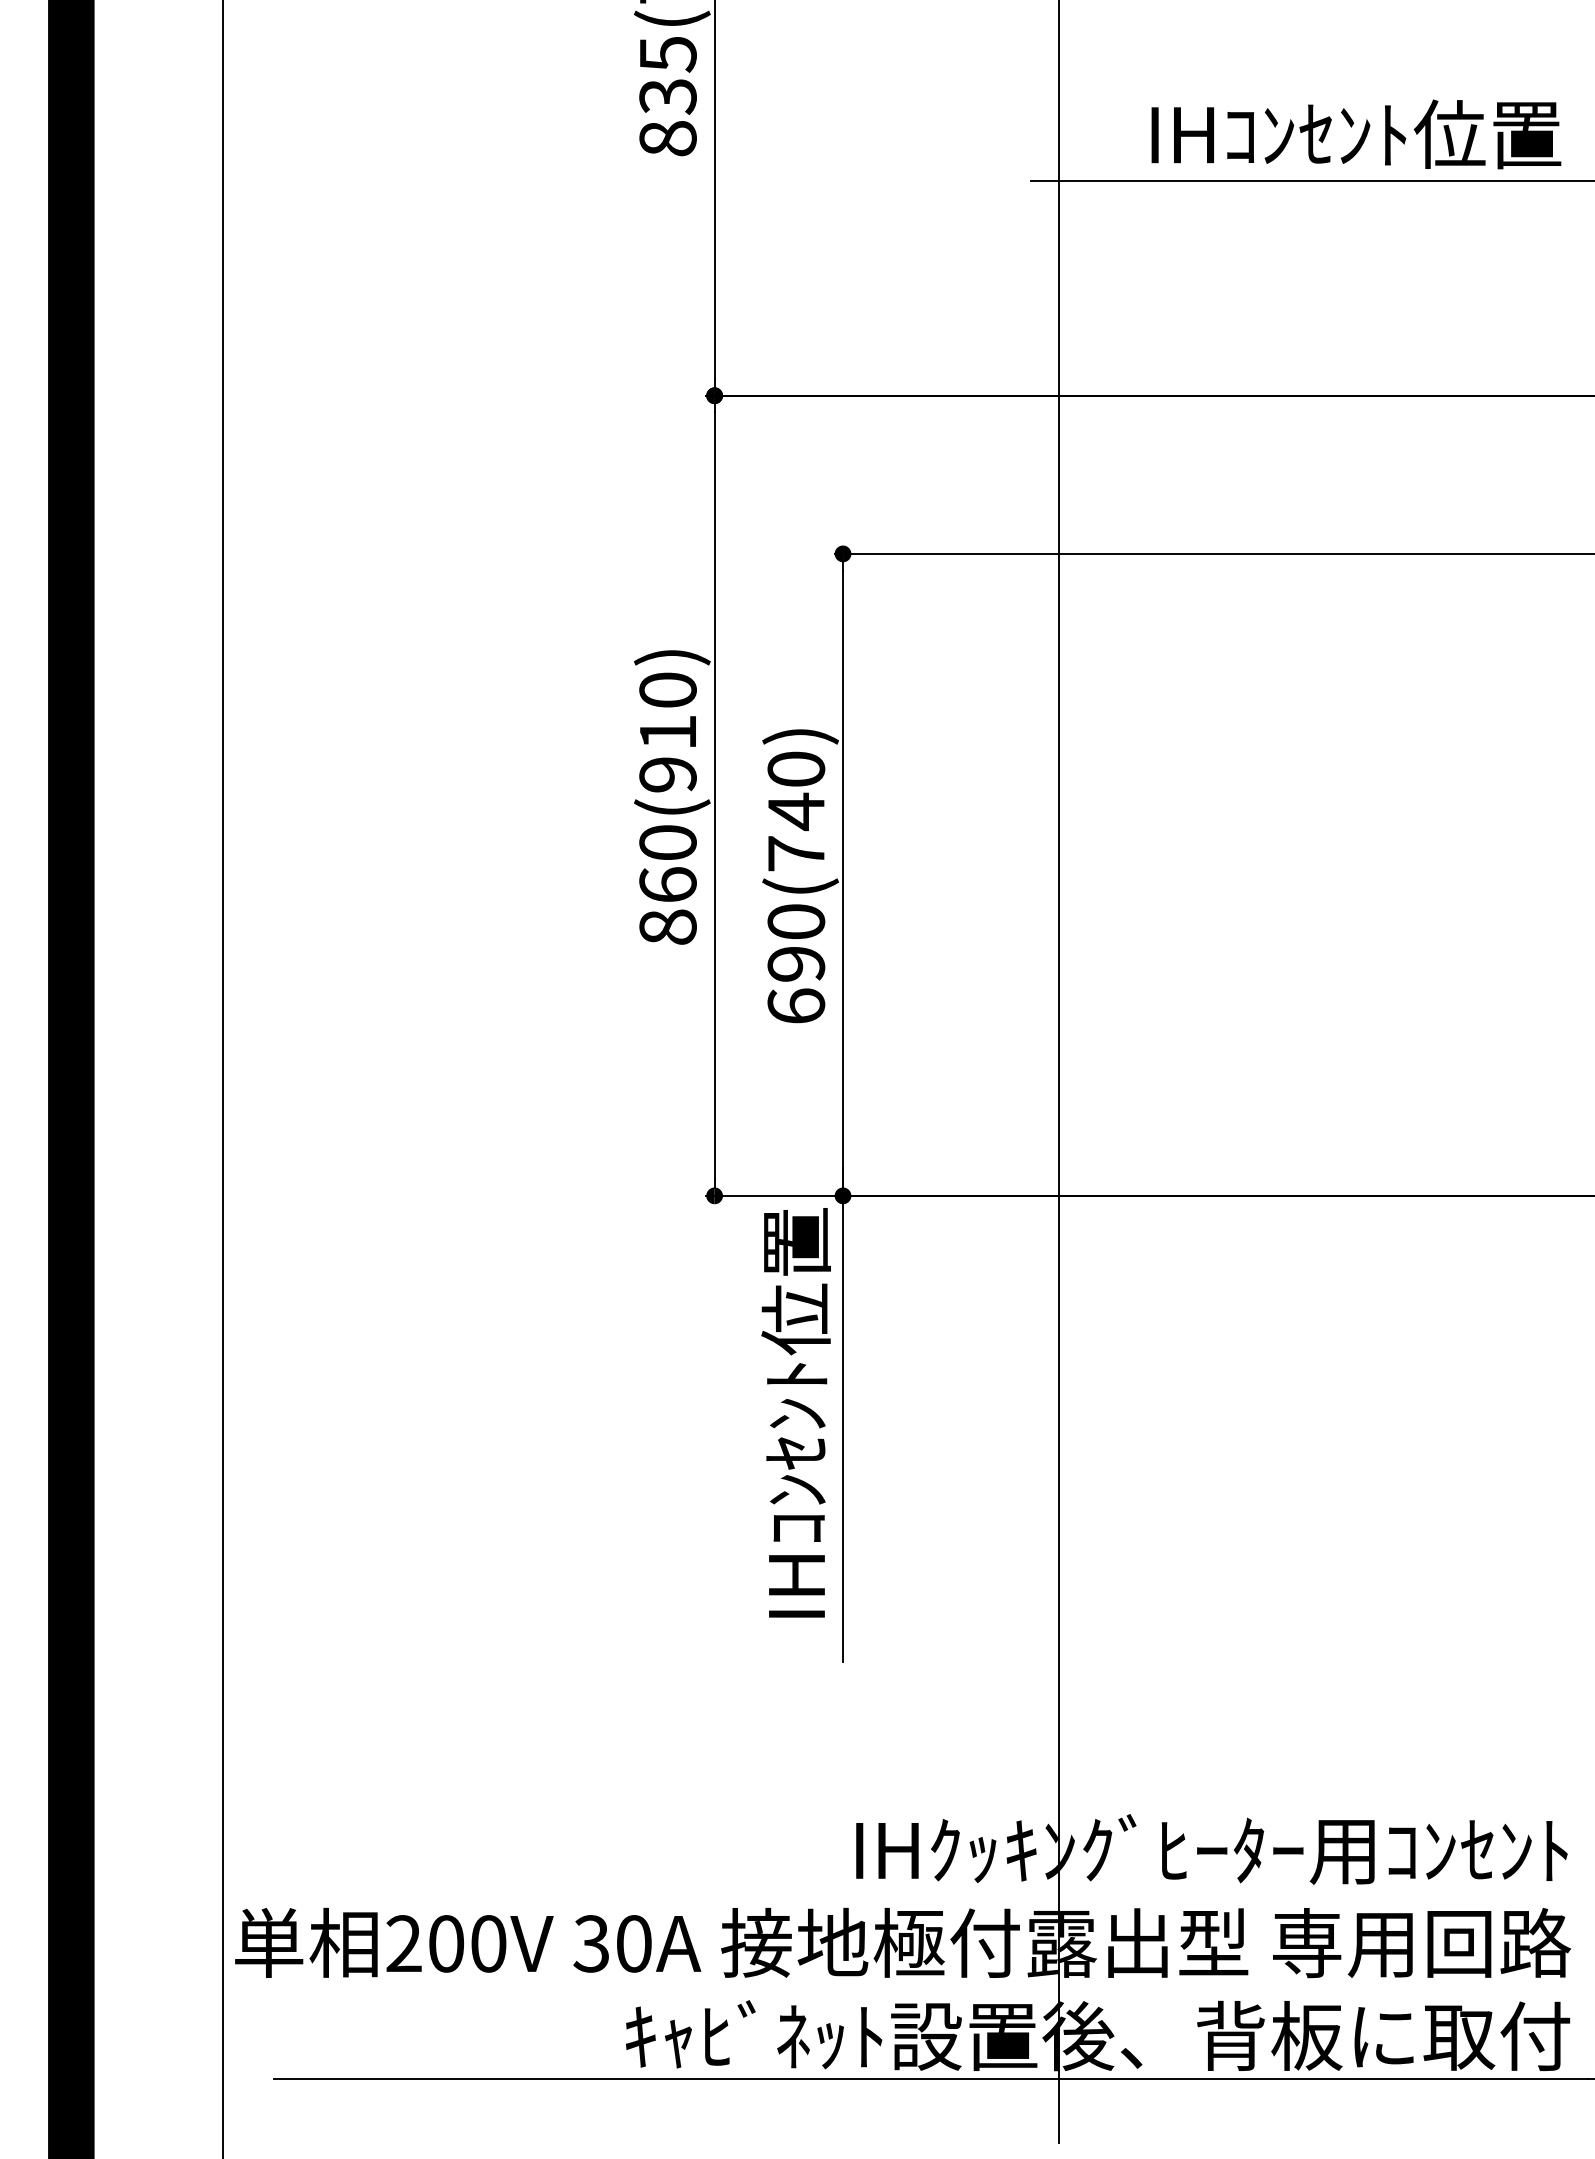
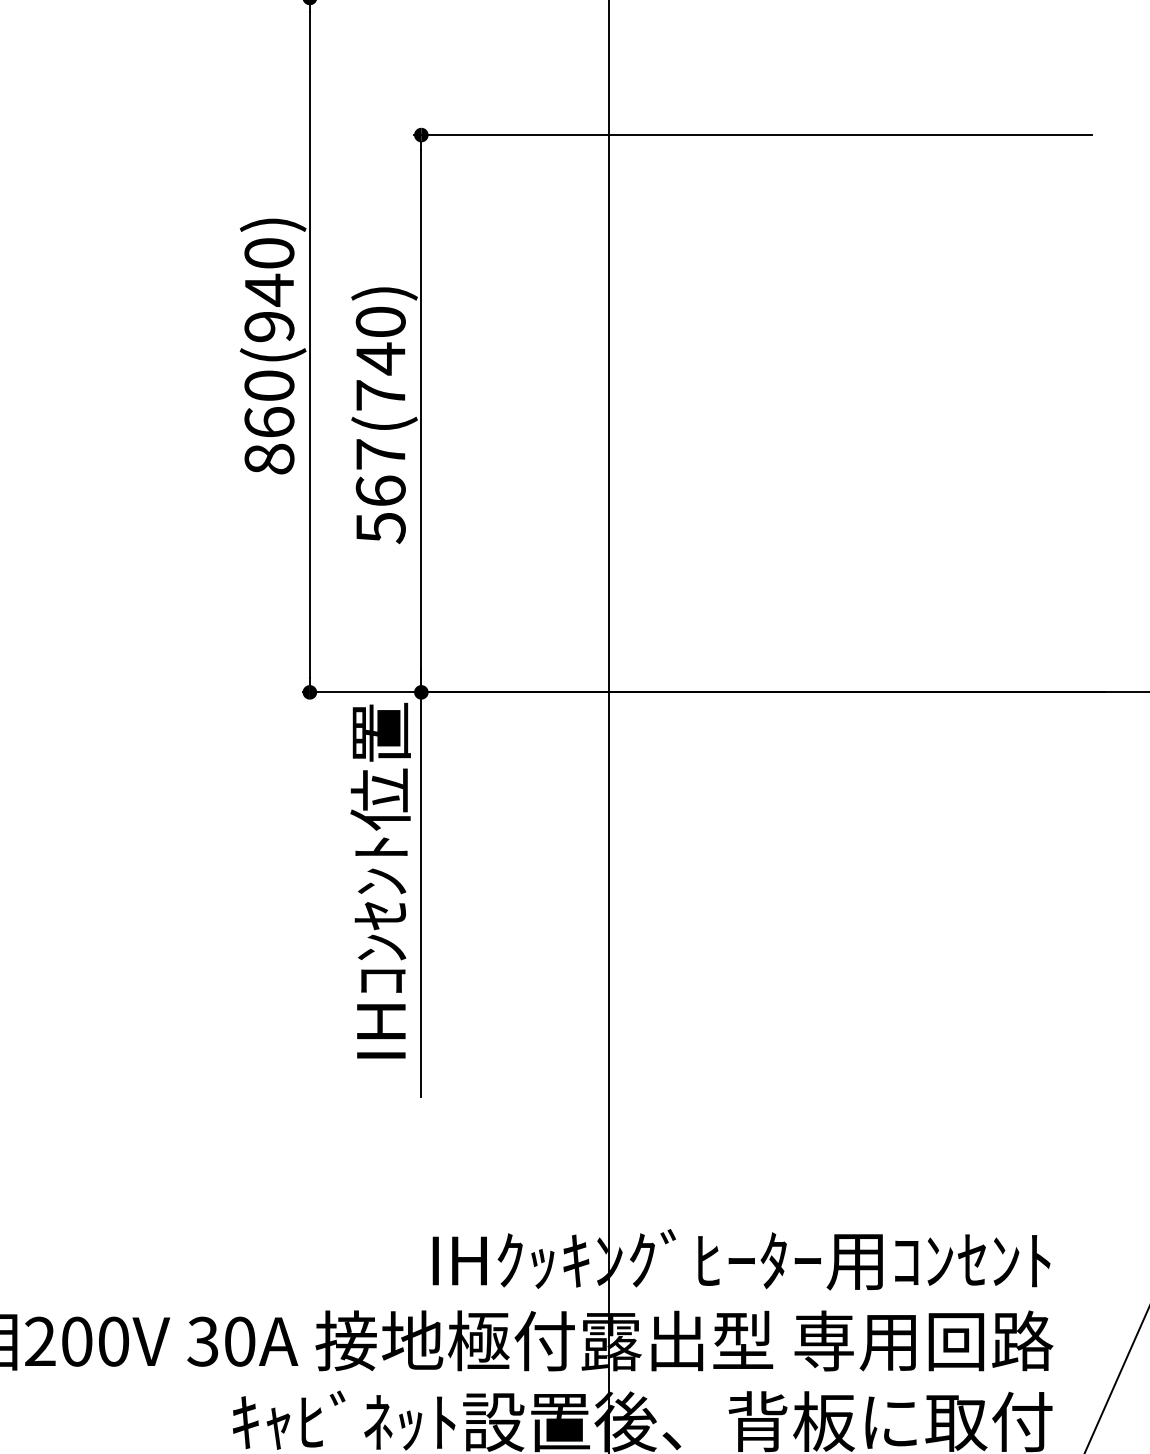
text: (667, 732) -> (268, 290), 860(910) -> 860(940)
text: (796, 964) -> (380, 491), 690(740) -> 567(740)

